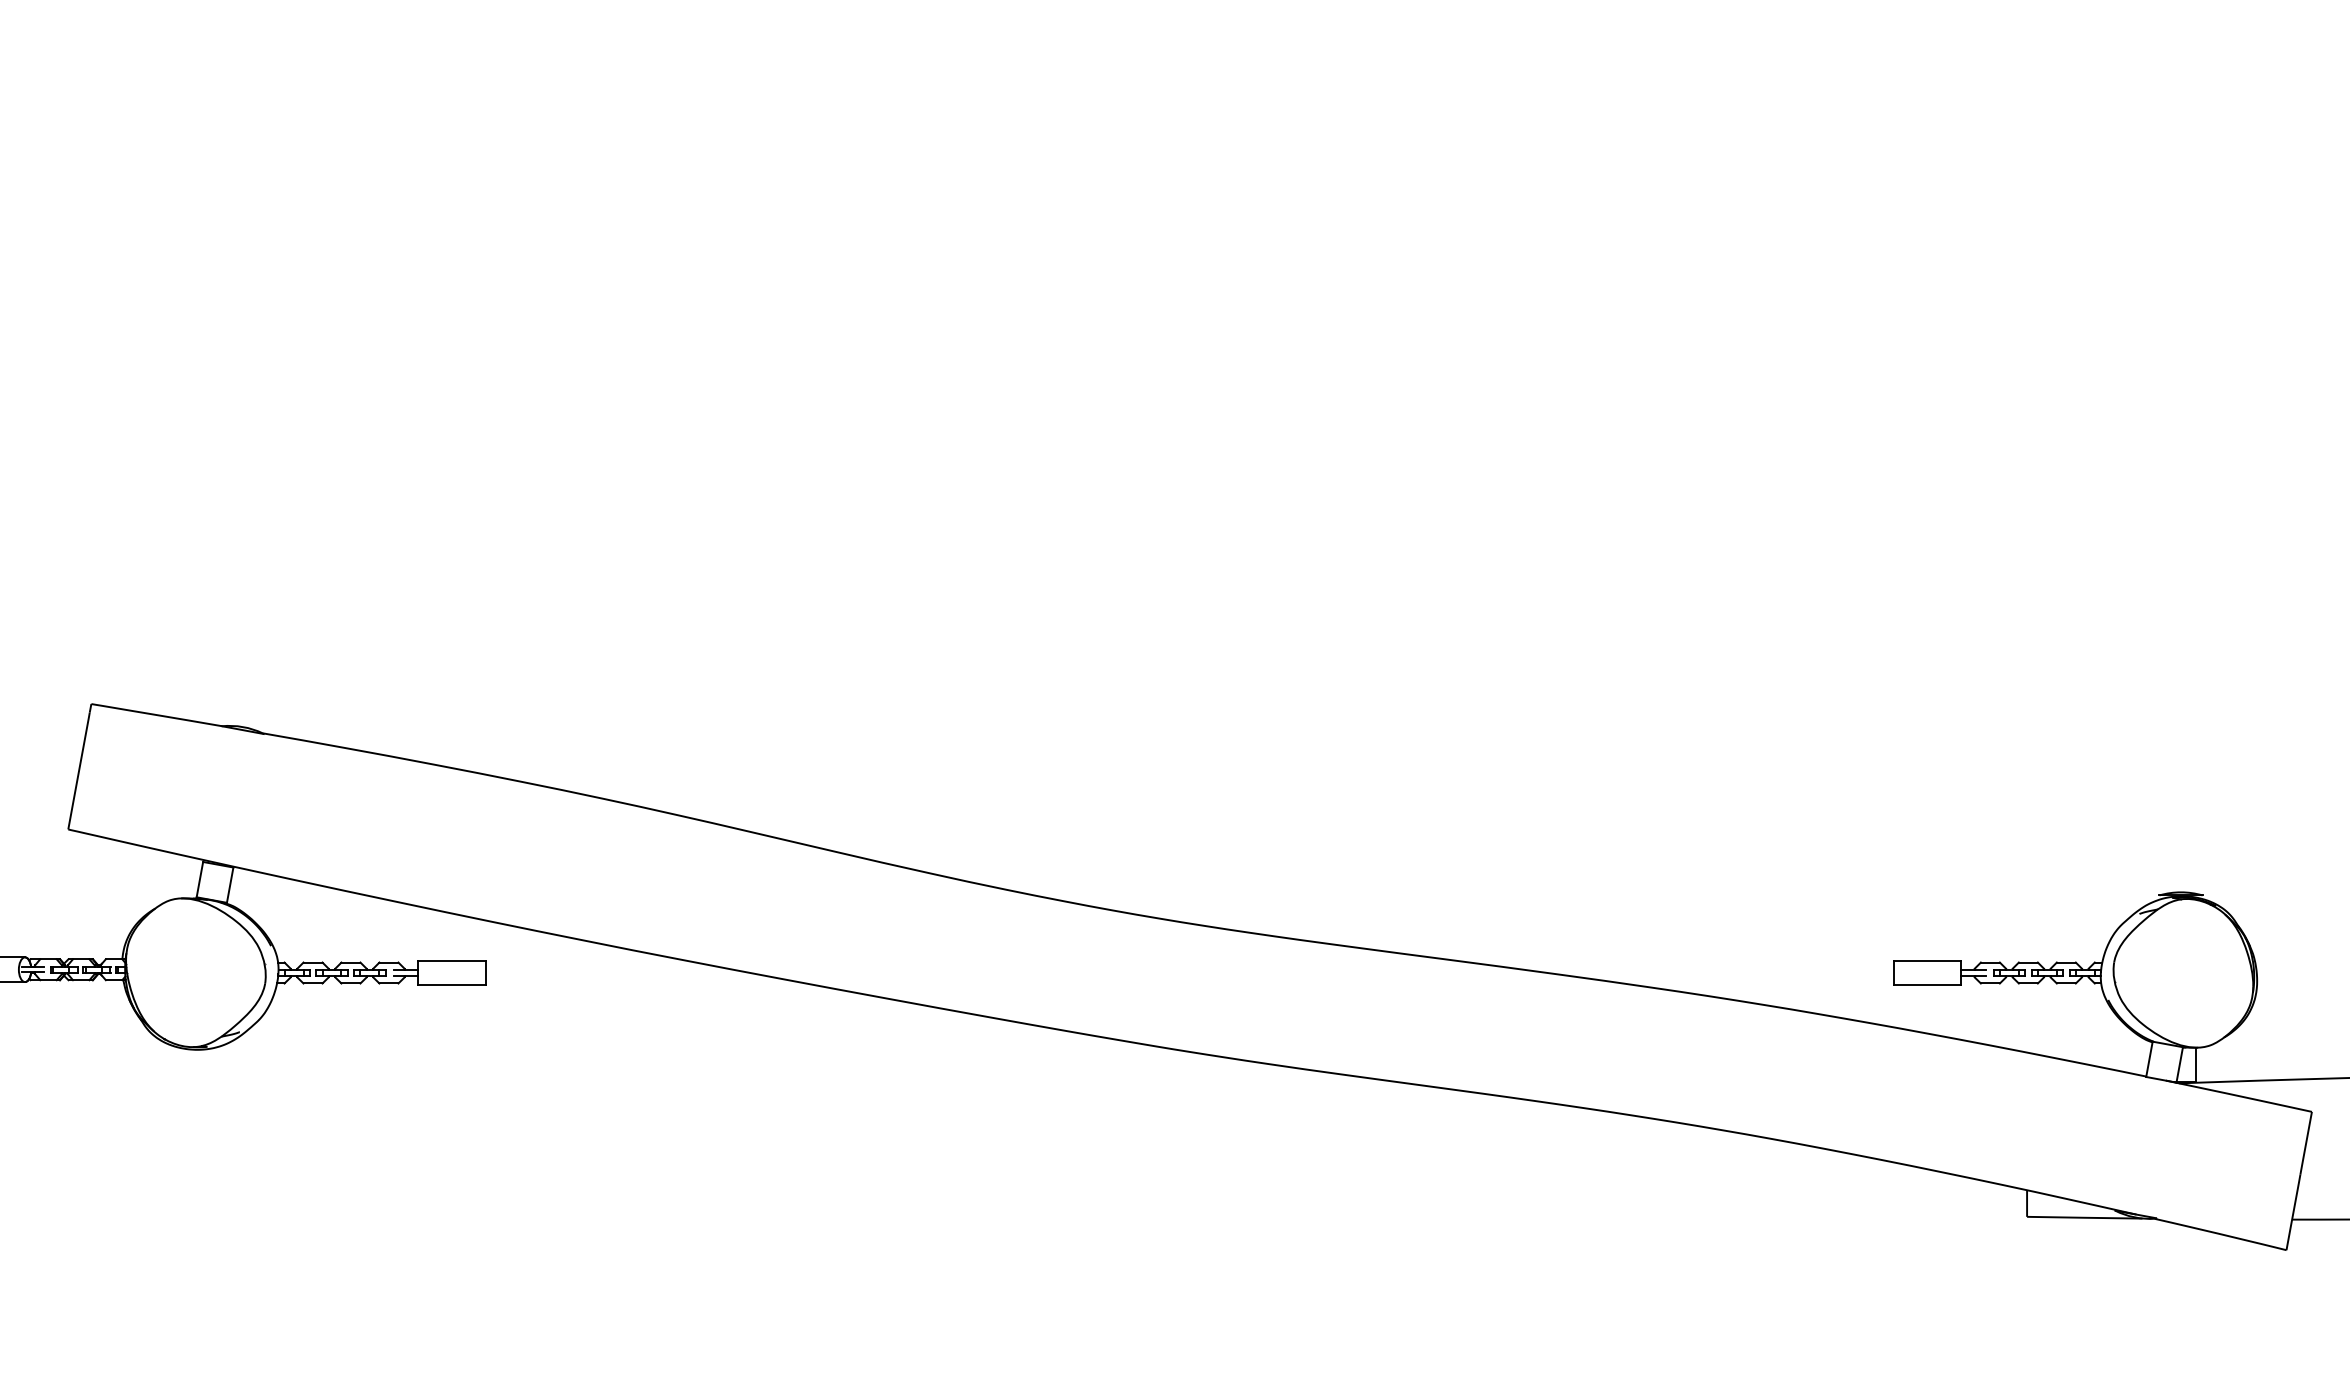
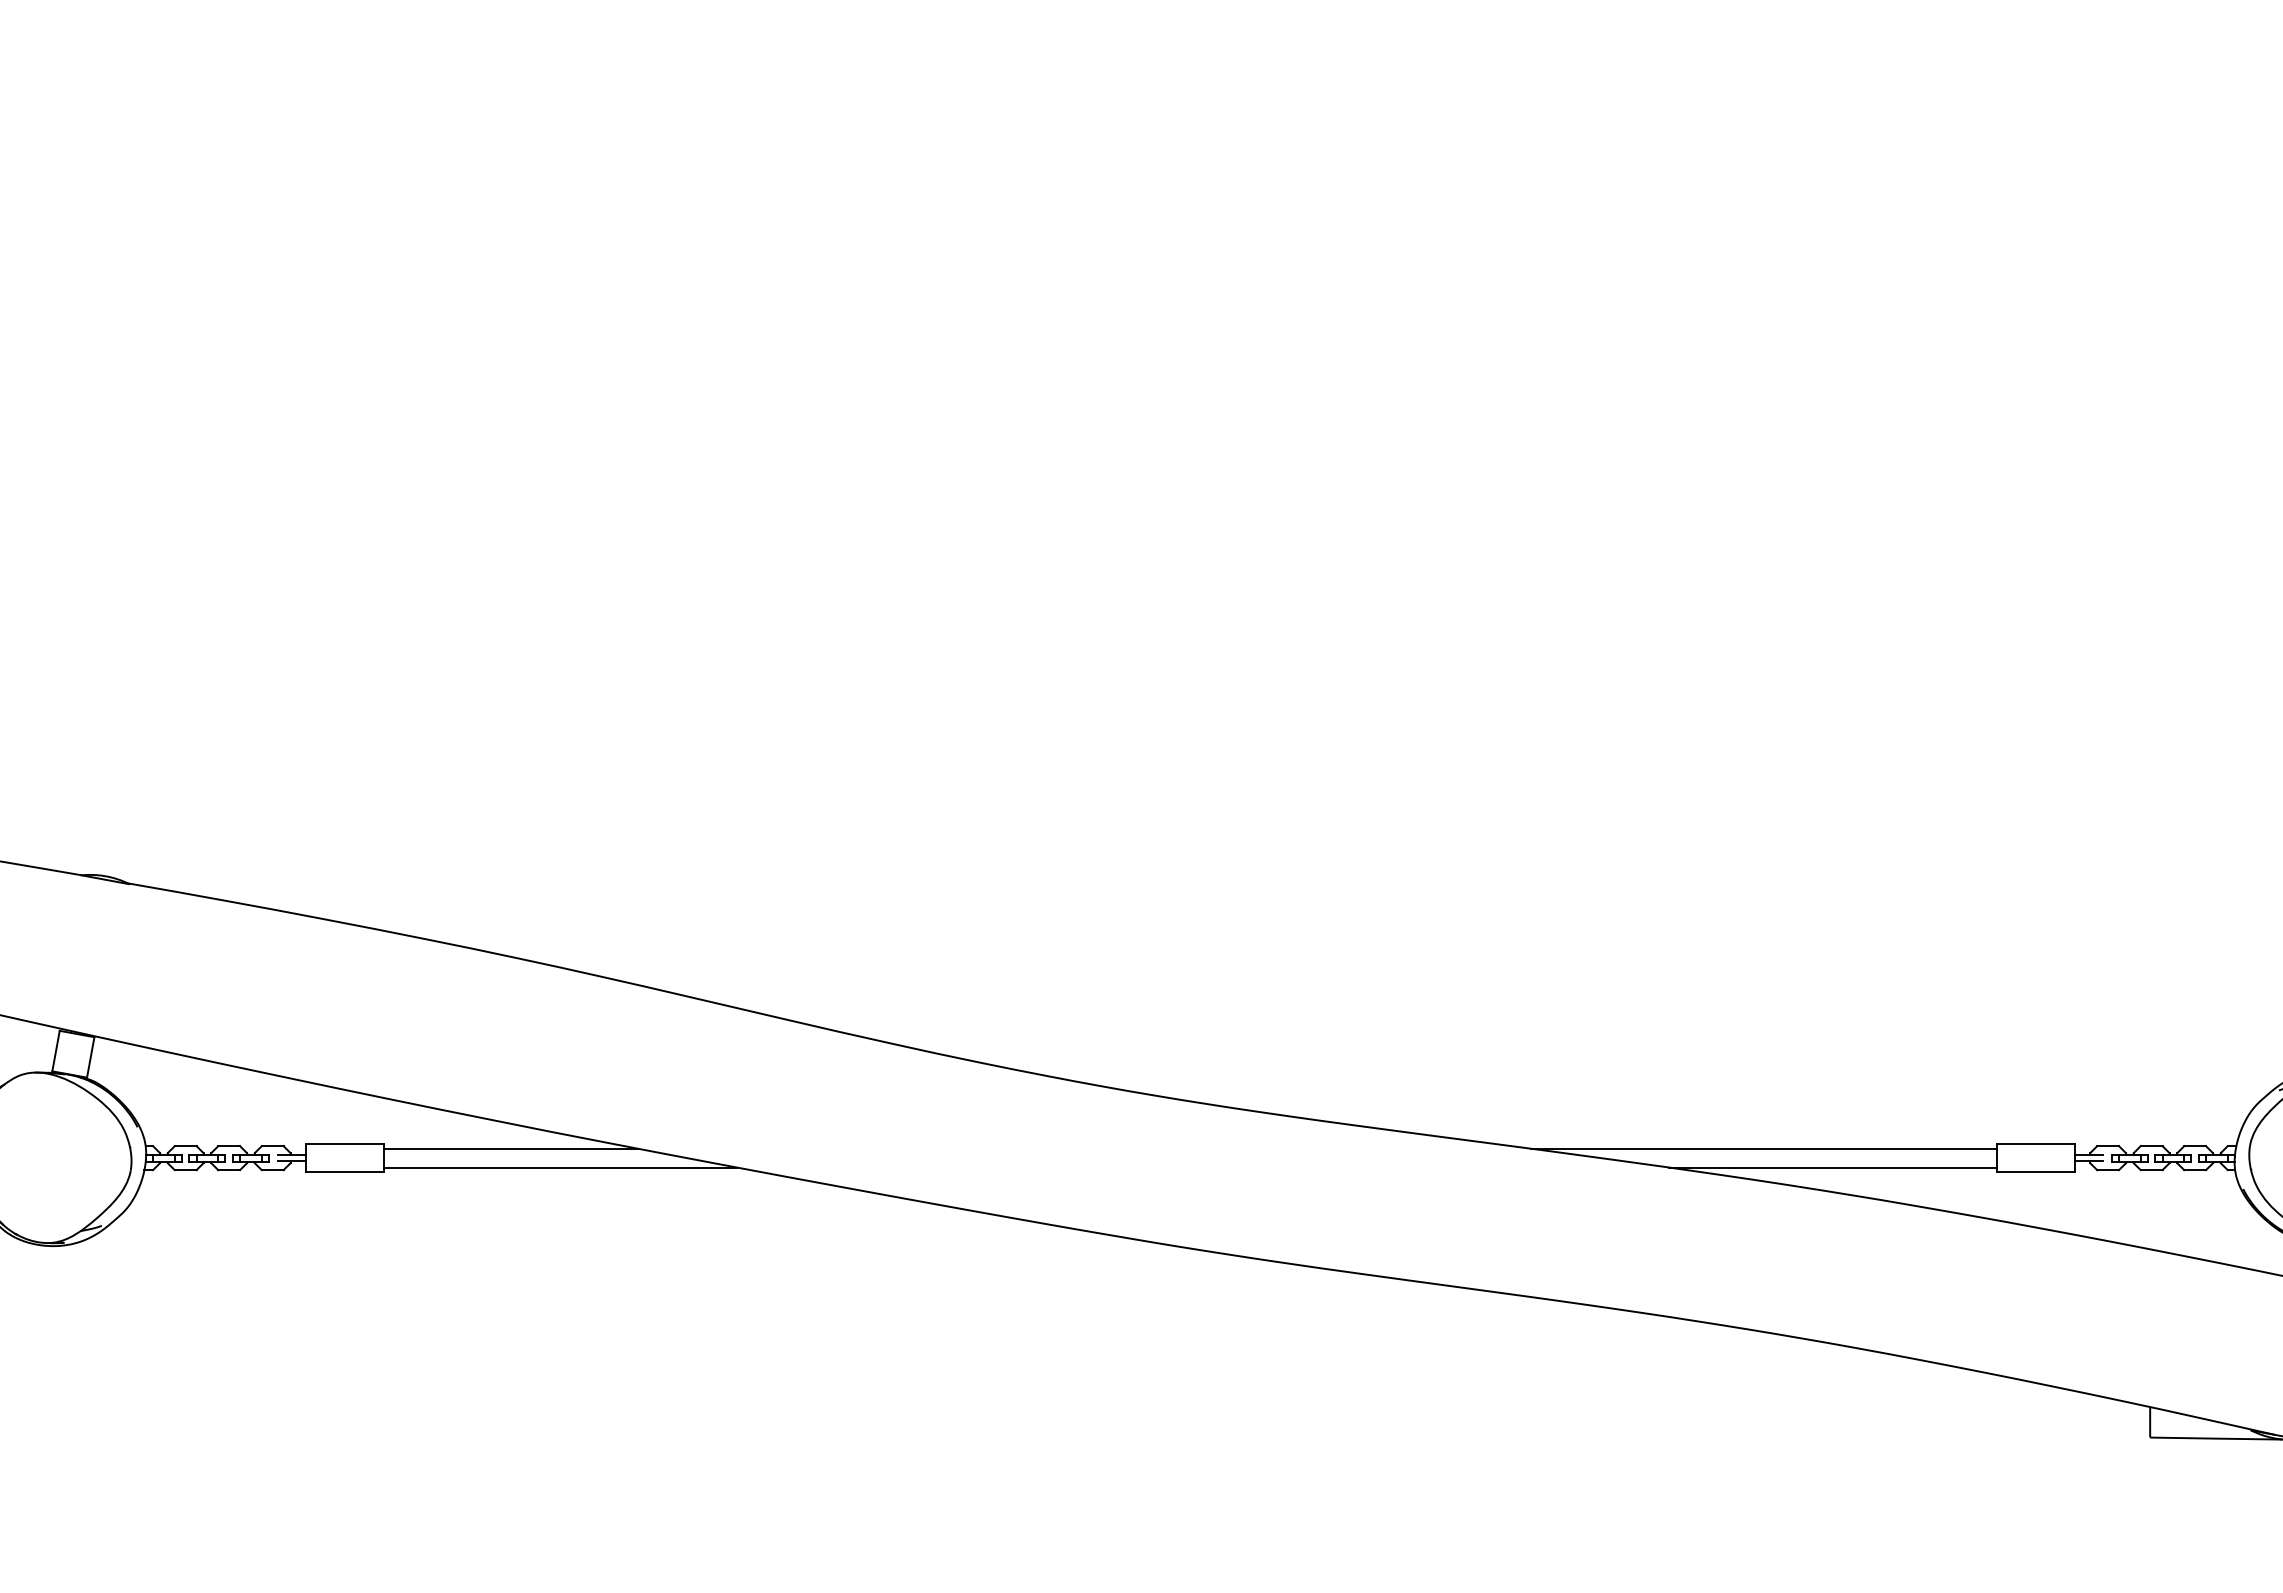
line: (596, 964) -> (510, 1148), added
line: (1689, 964) -> (1763, 1148), added
line: (639, 981) -> (559, 1167), added
line: (1750, 981) -> (1833, 1167), added

